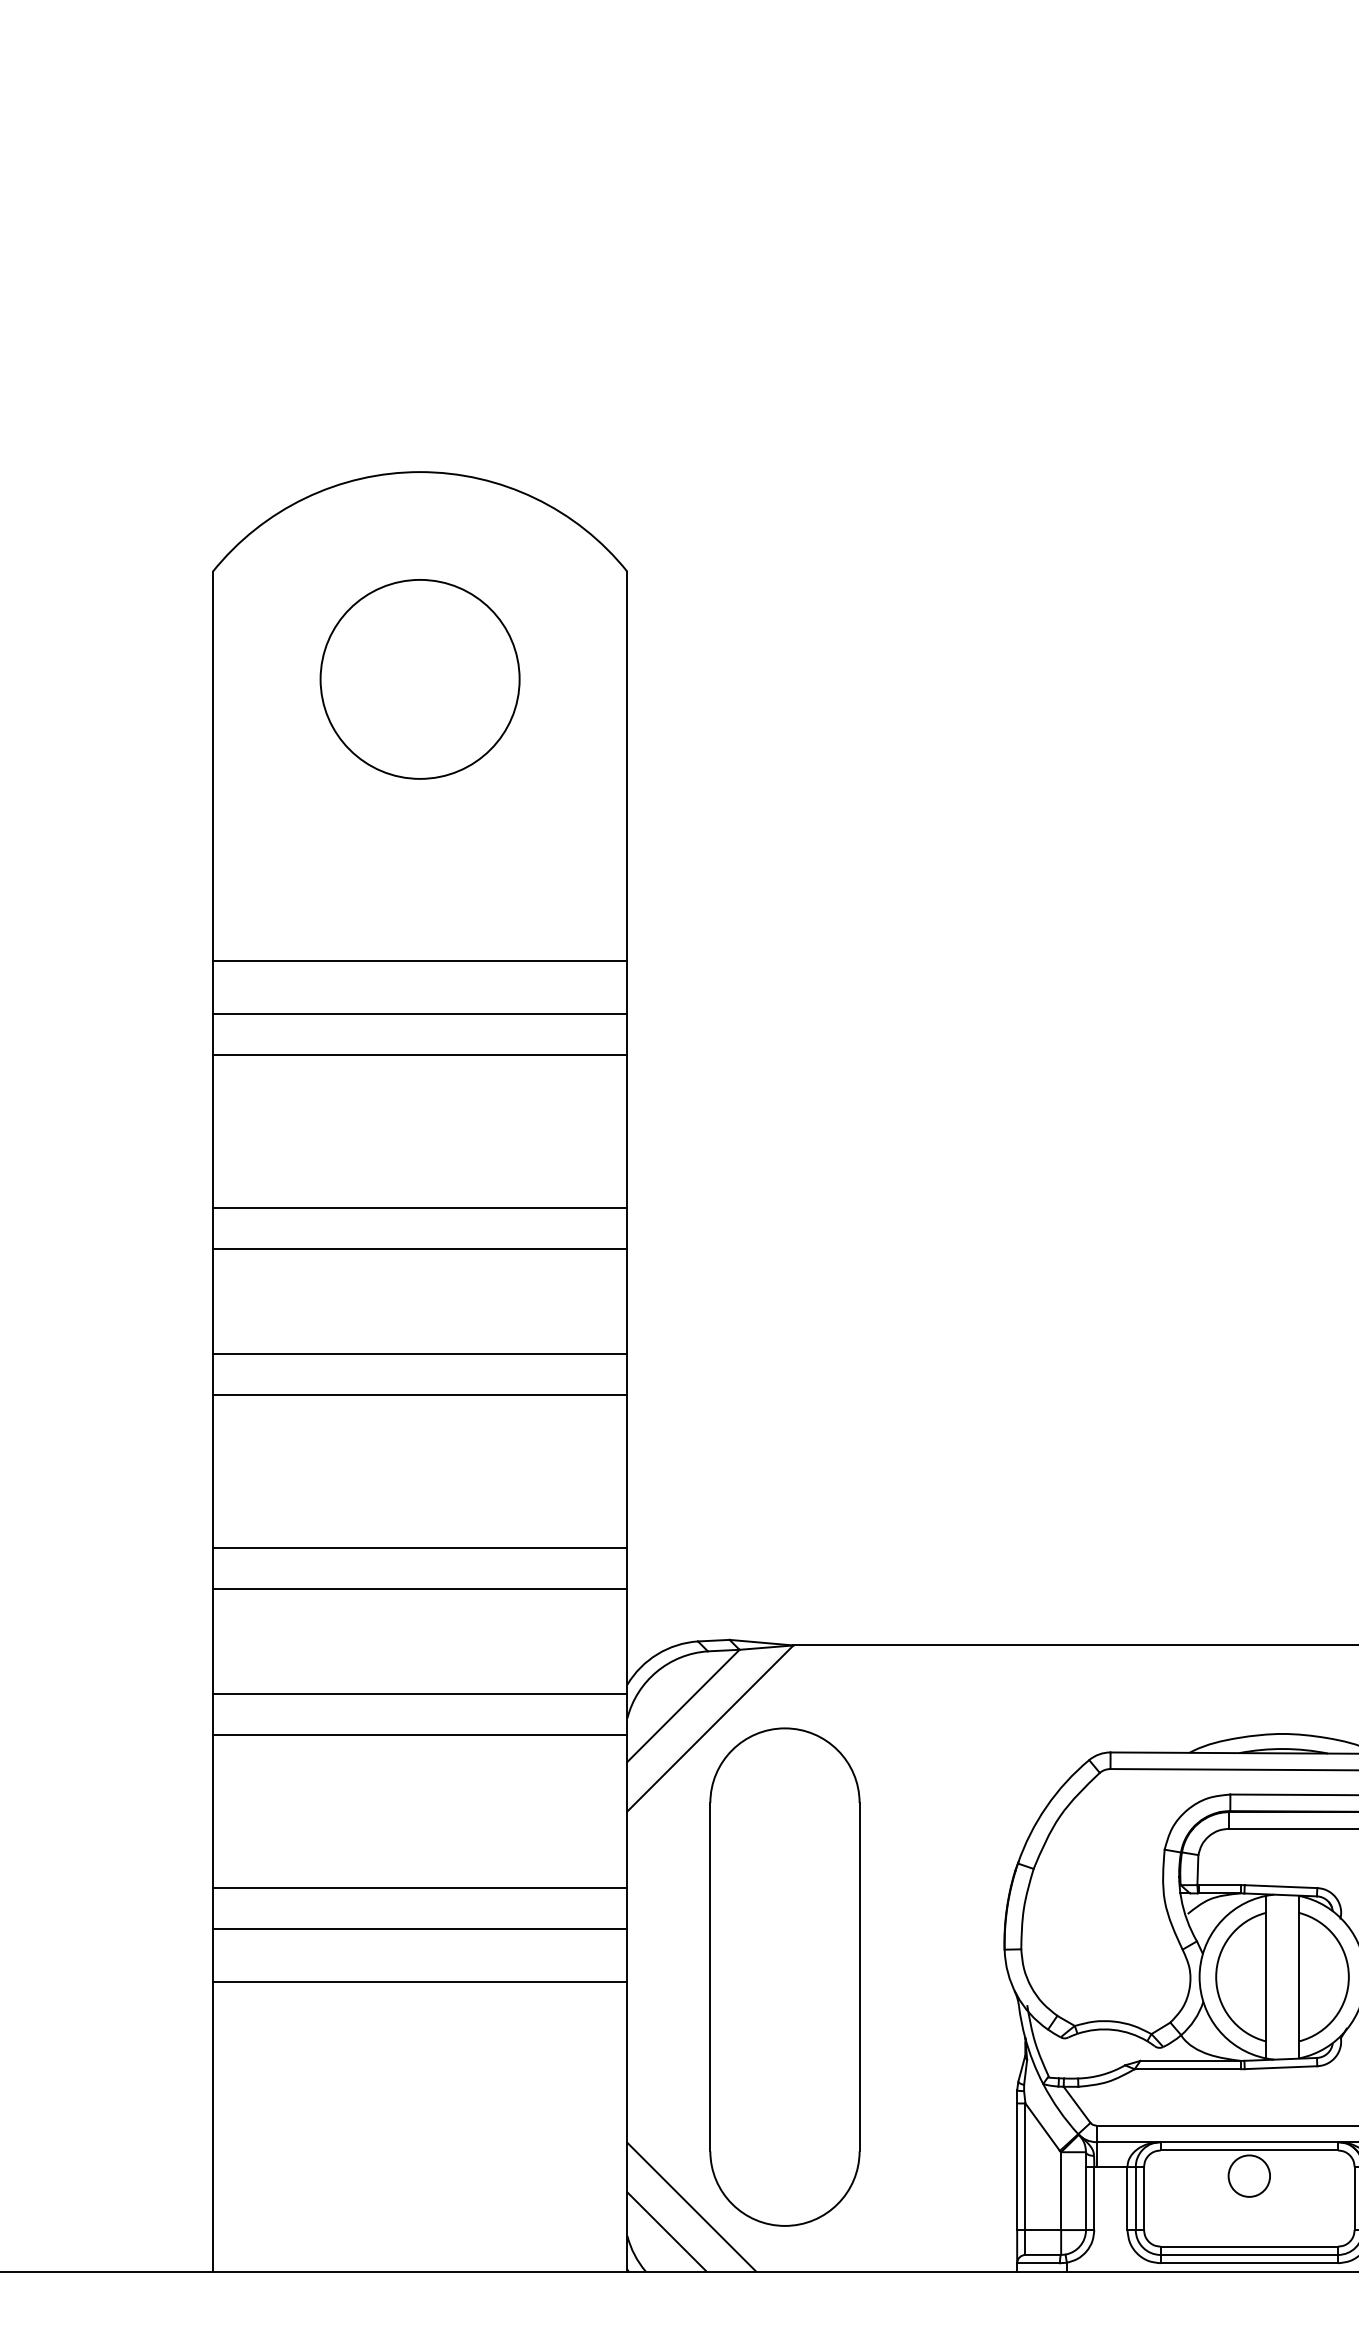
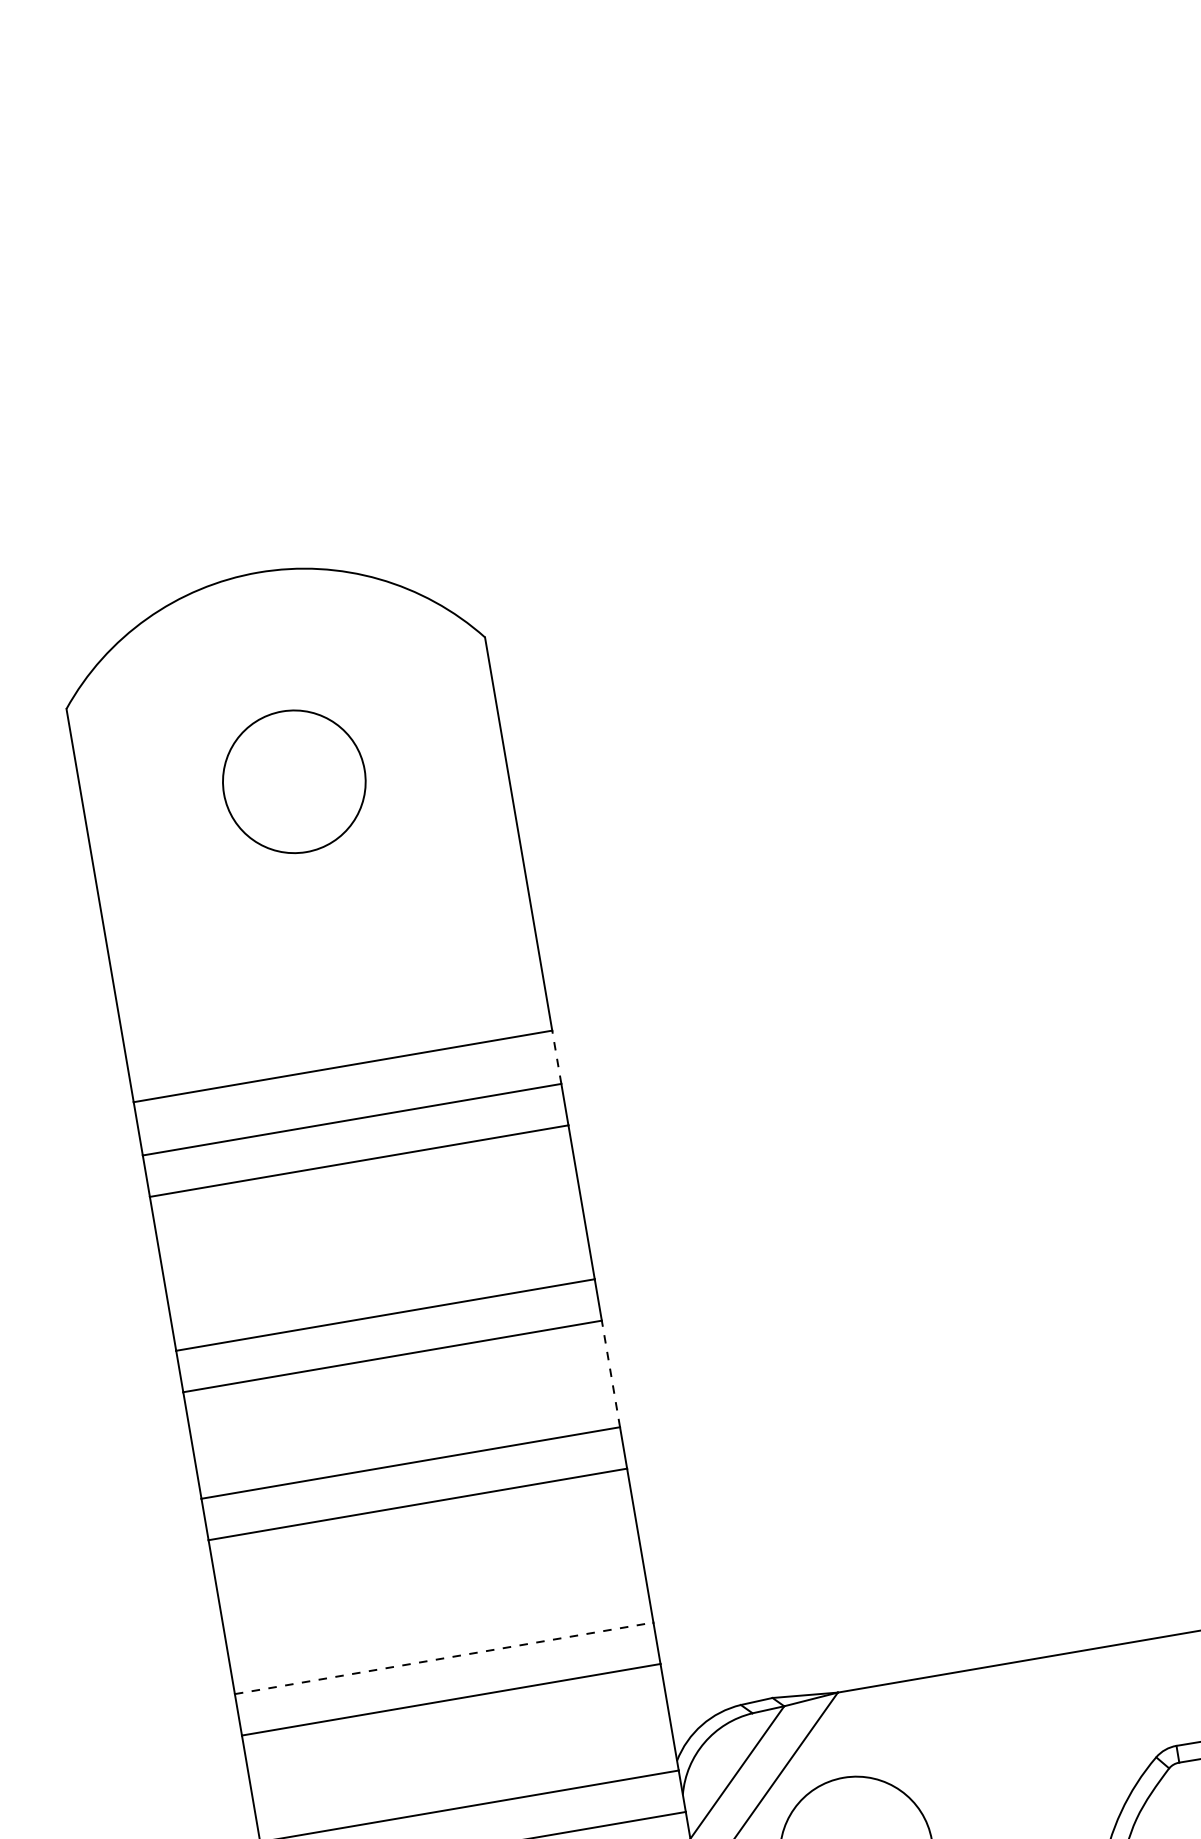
circle: (419, 678) -> (293, 781), size x0.7
line: (627, 987) -> (556, 1057), solid -> dashed
line: (627, 1301) -> (611, 1374), solid -> dashed
line: (420, 1547) -> (444, 1658), solid -> dashed

